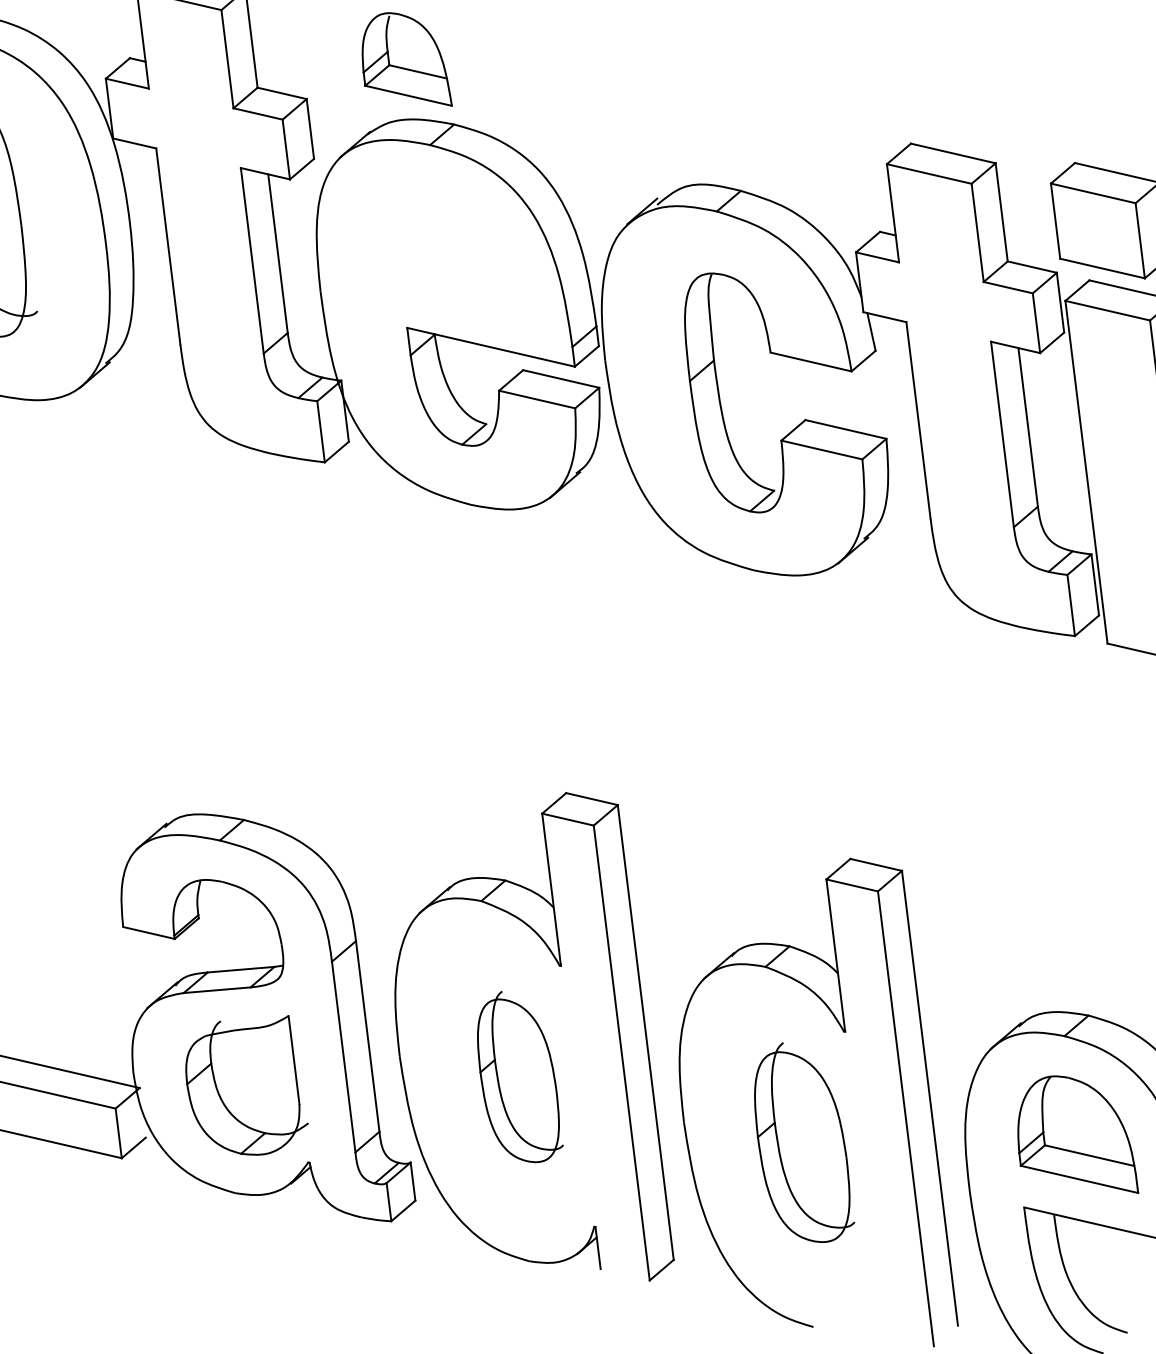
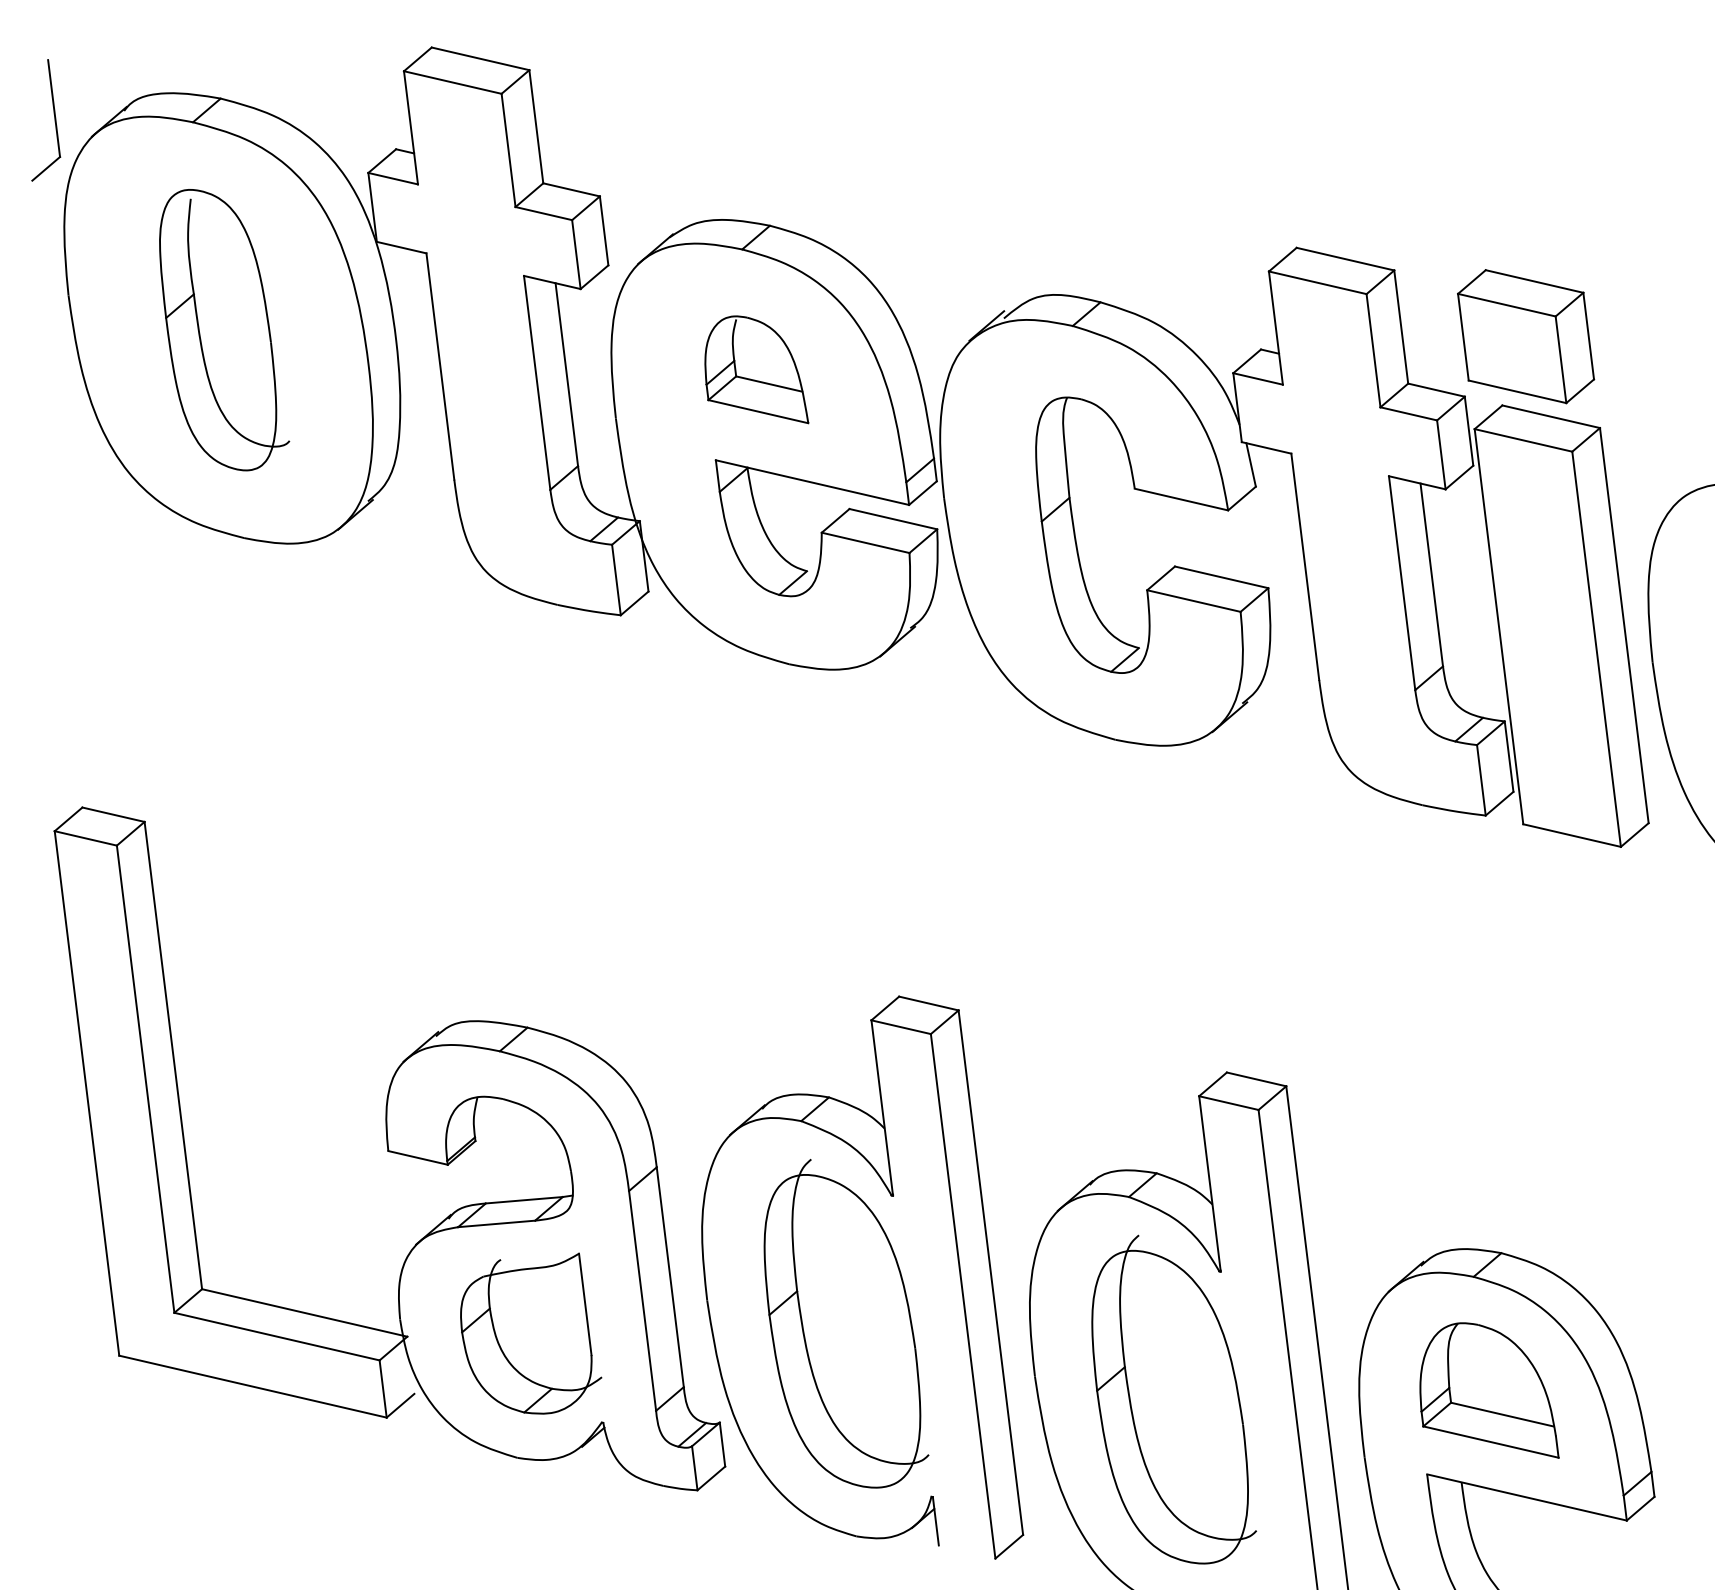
part: (406, 59) -> (756, 369), moved
part: (520, 1076) -> (846, 1323), size x1.67
part: (804, 1142) -> (1173, 1399), size x1.43

